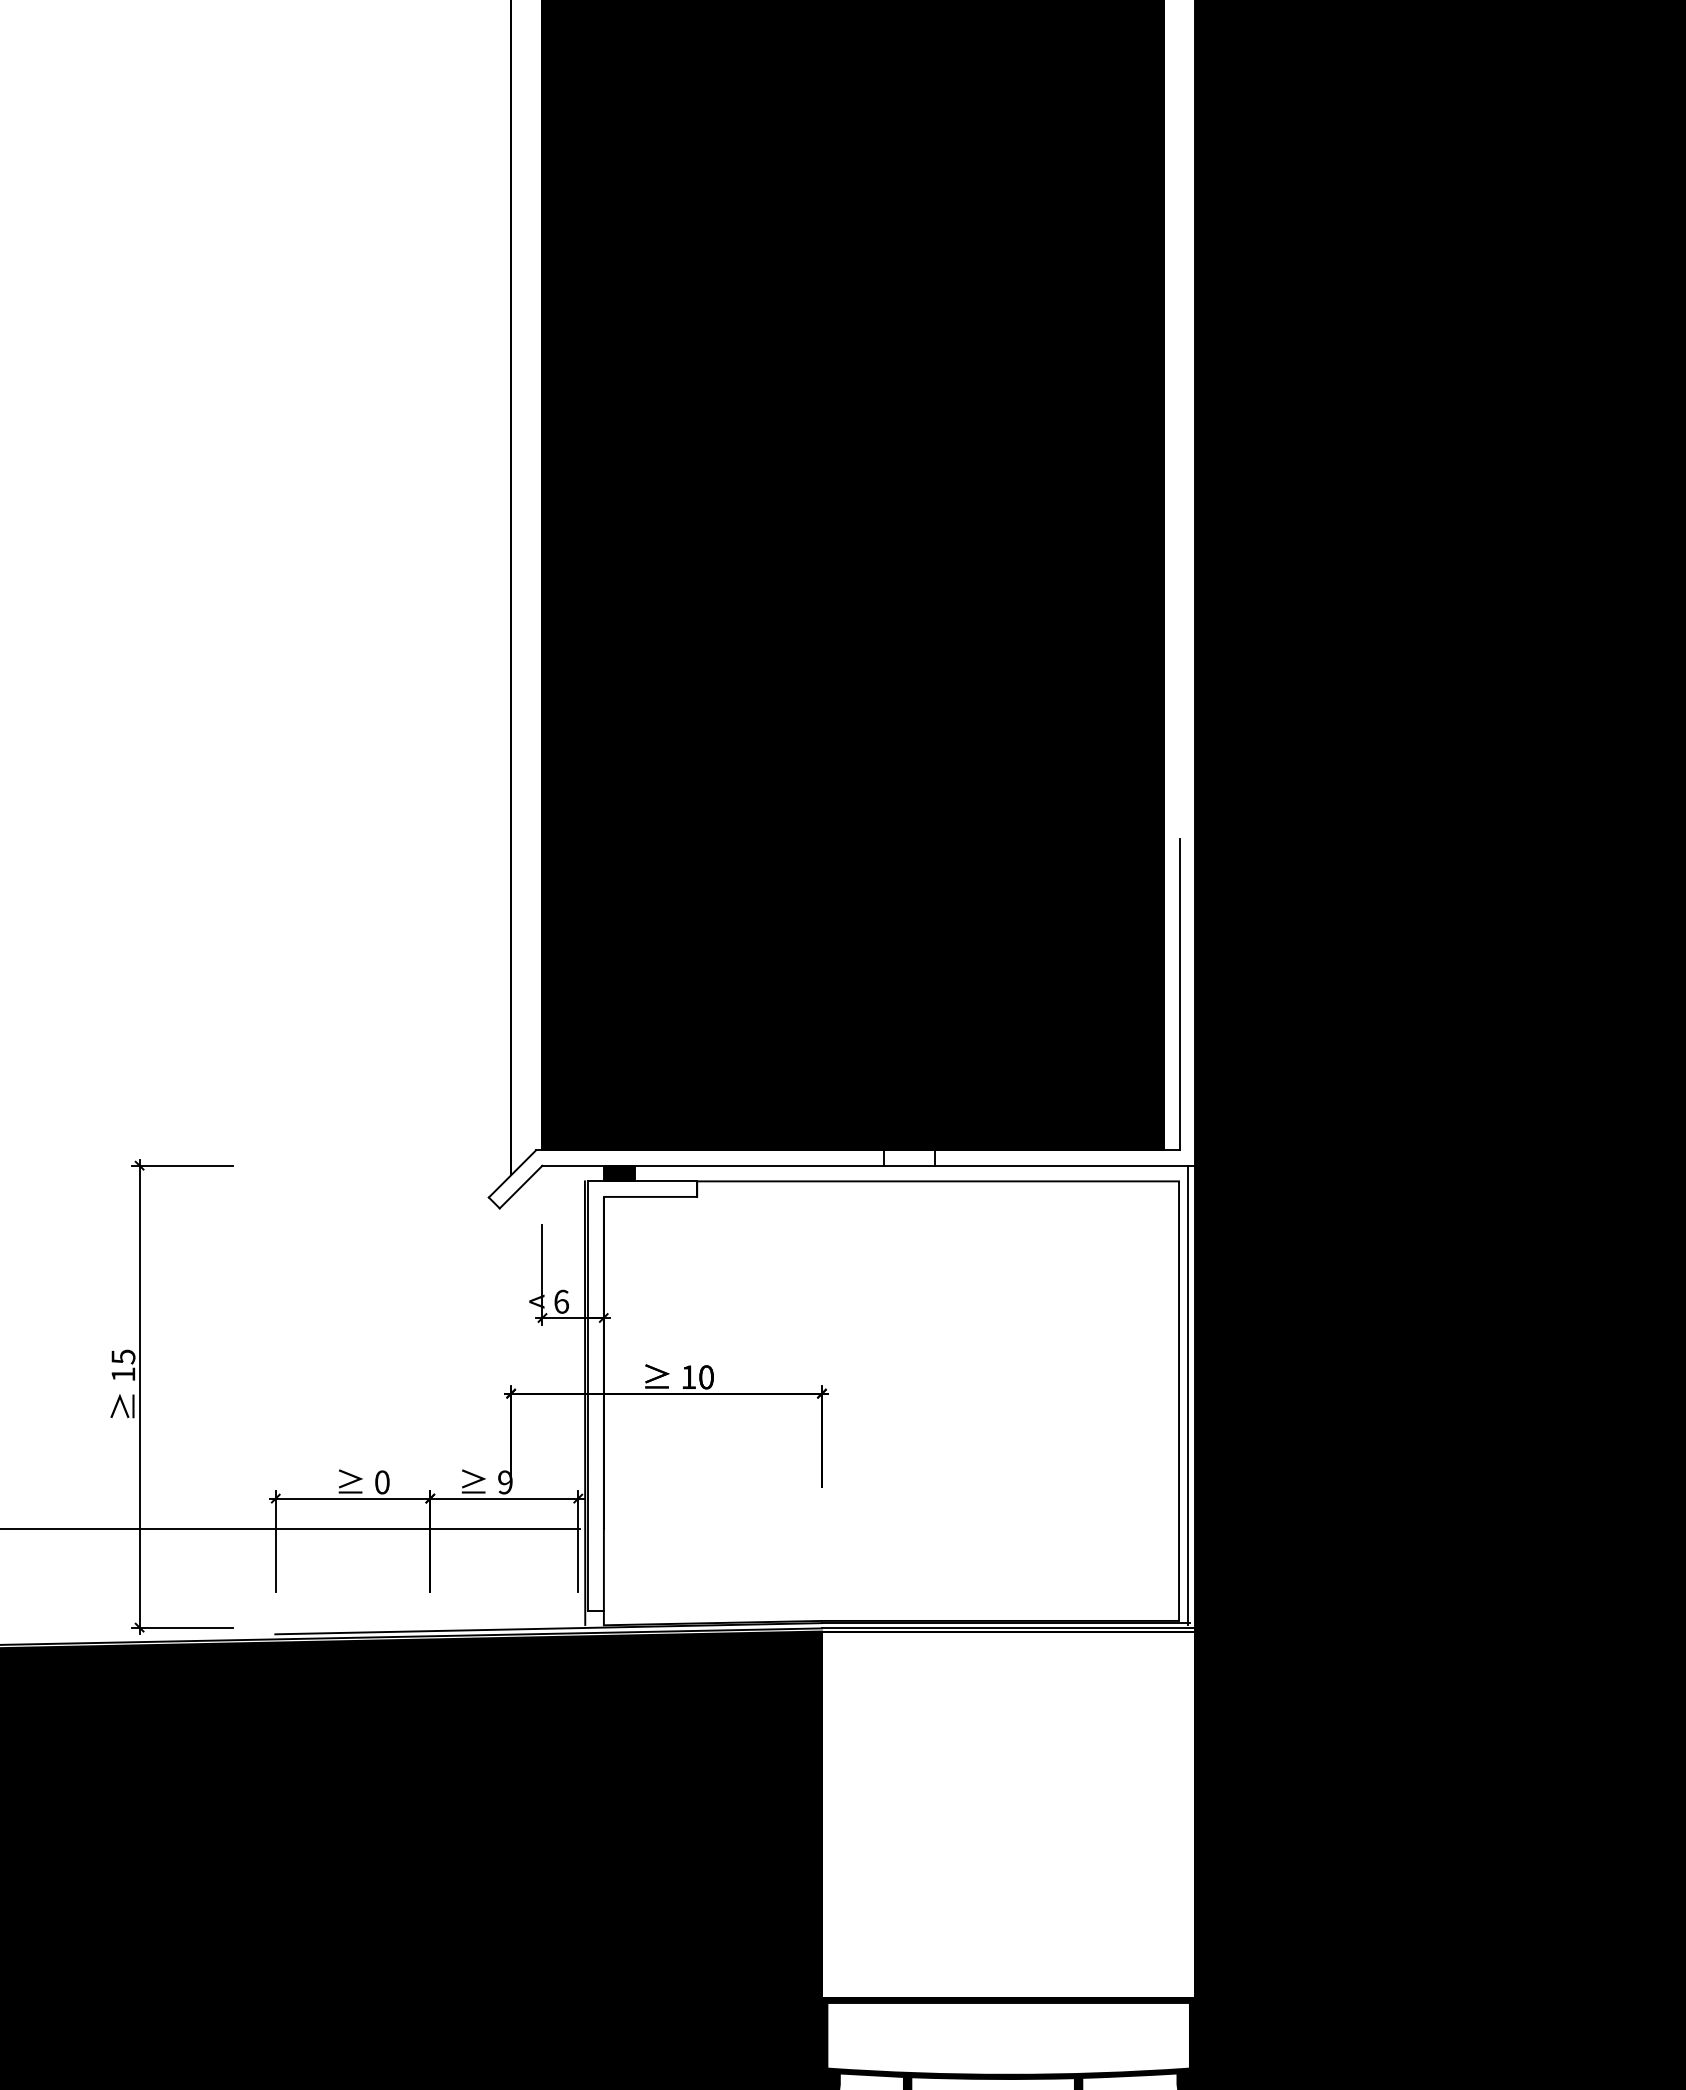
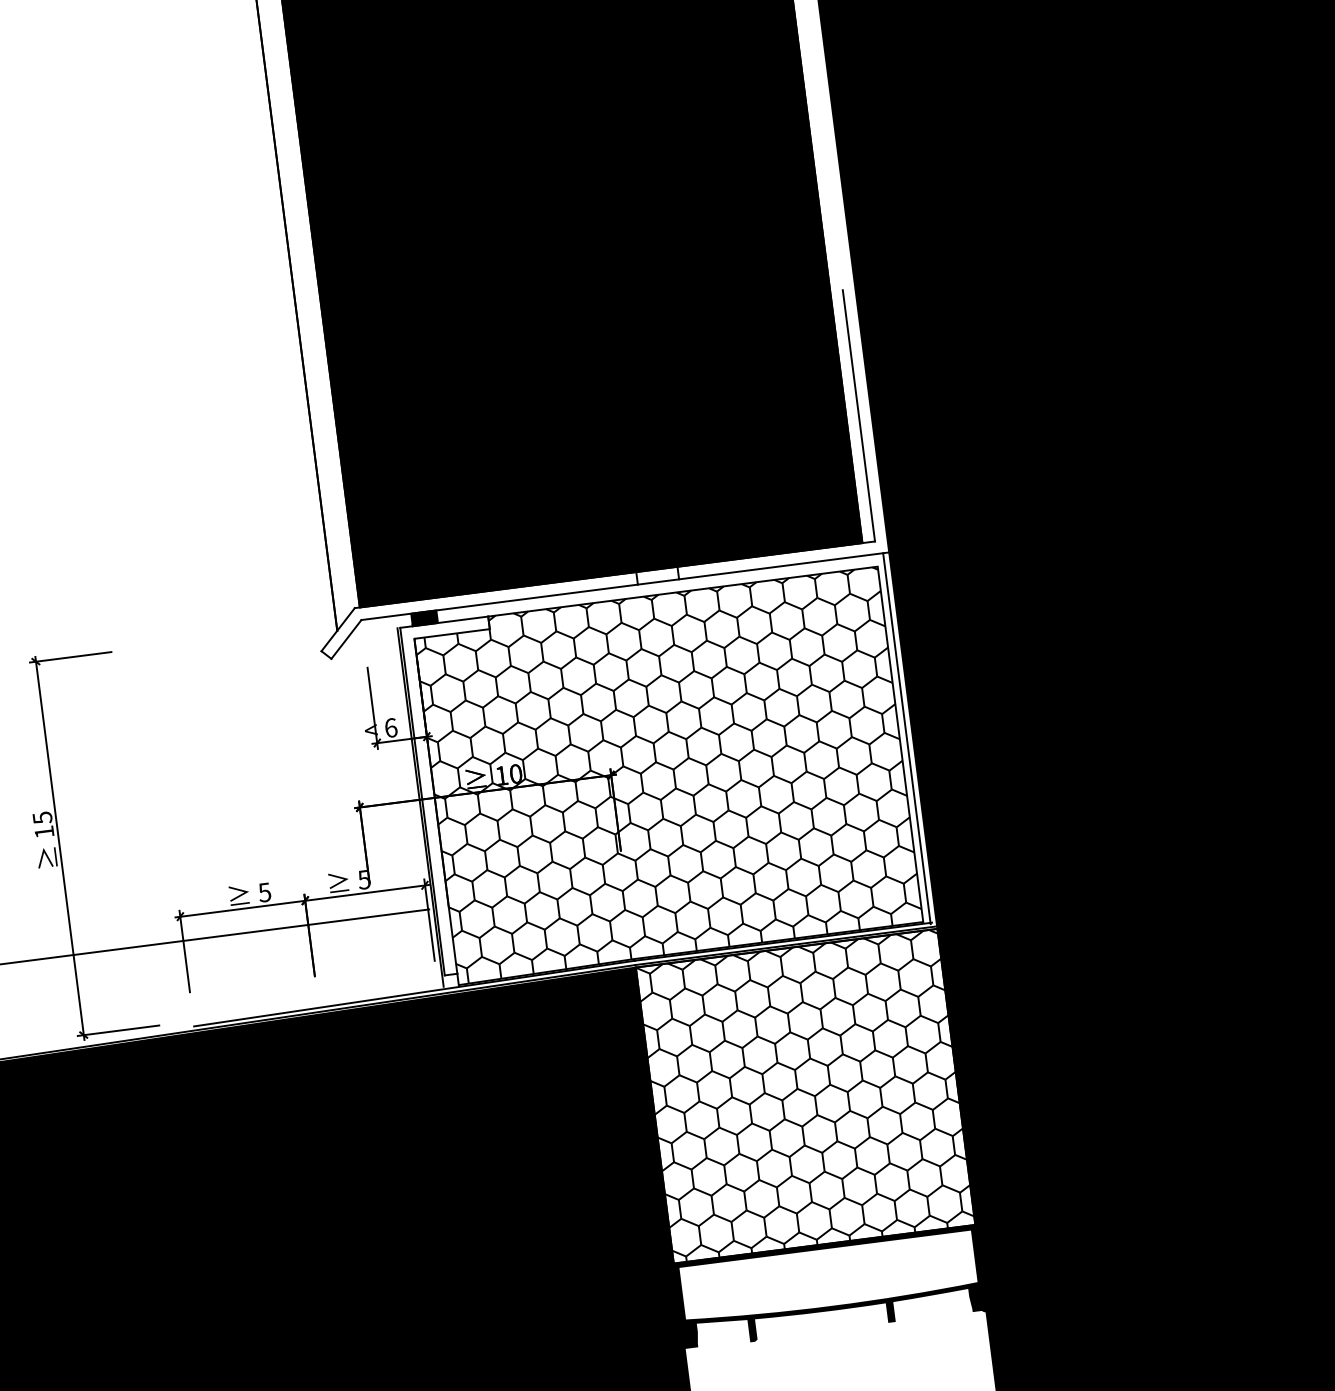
hatch: (891, 1403) -> (668, 776), added
text: (381, 1482) -> (264, 892), 0 -> 5
text: (504, 1482) -> (363, 879), 9 -> 5
hatch: (1008, 1814) -> (805, 1096), added

